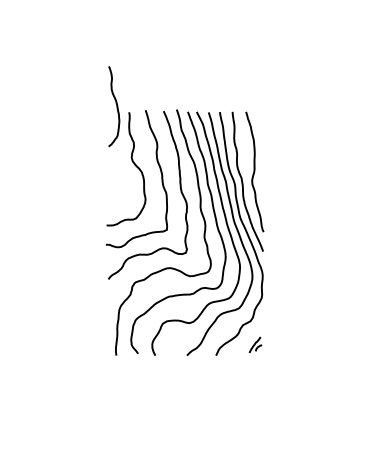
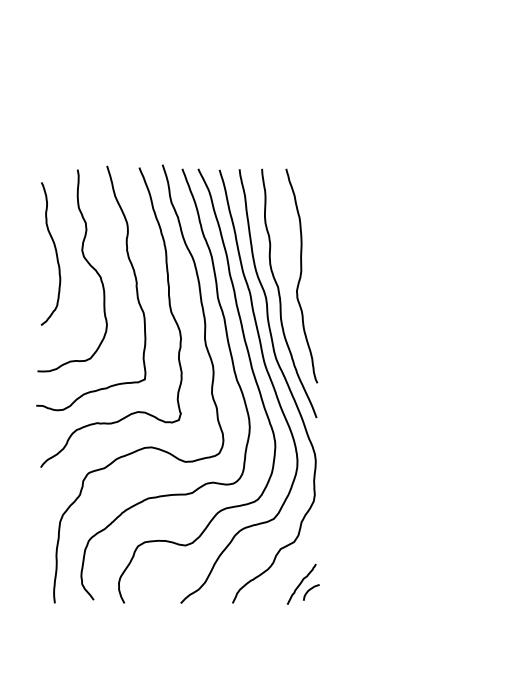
curve: (116, 106) -> (55, 253), moved
part: (255, 344) -> (302, 583), size x1.43

